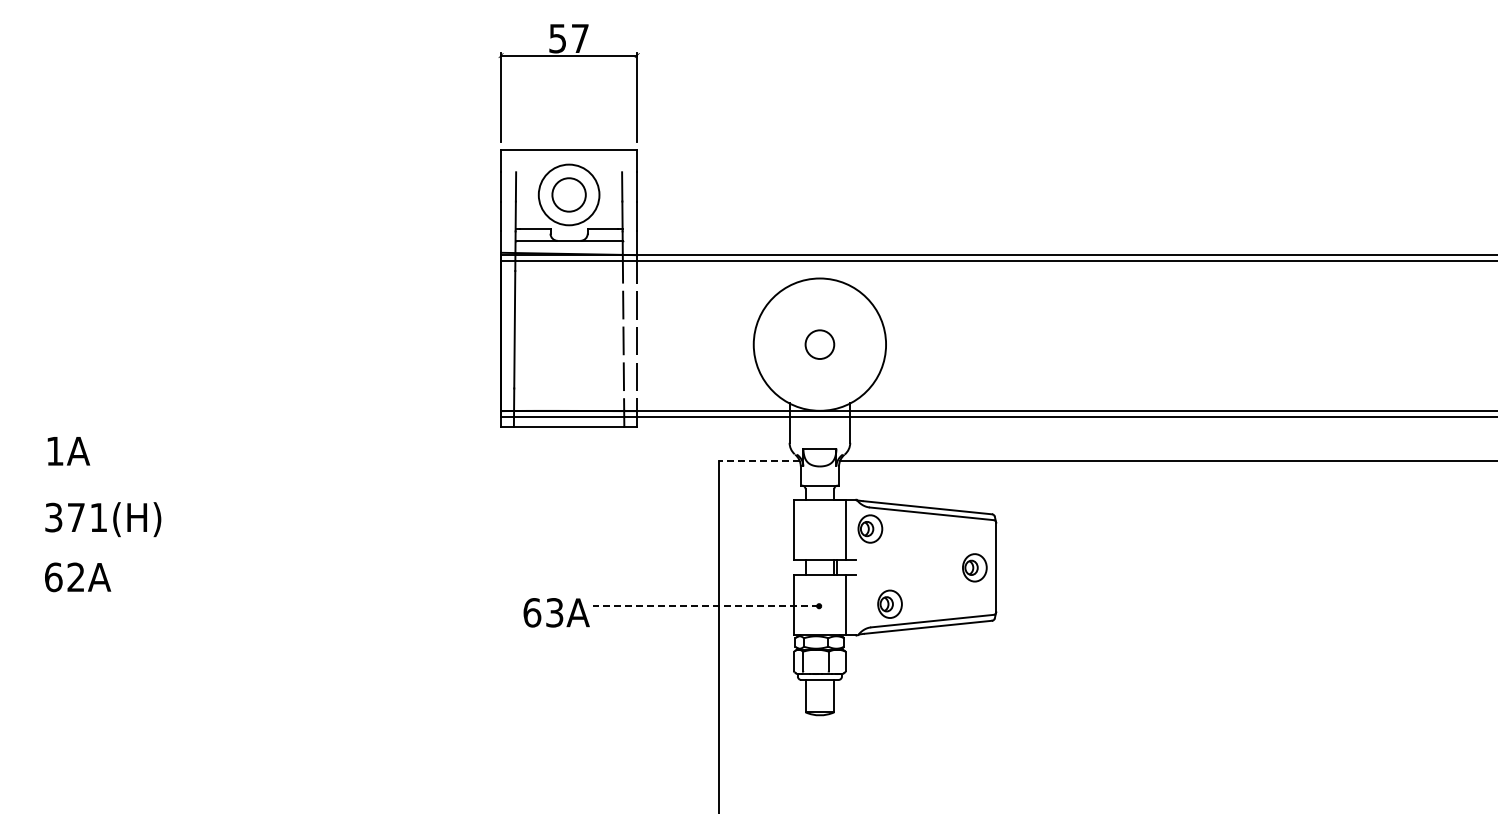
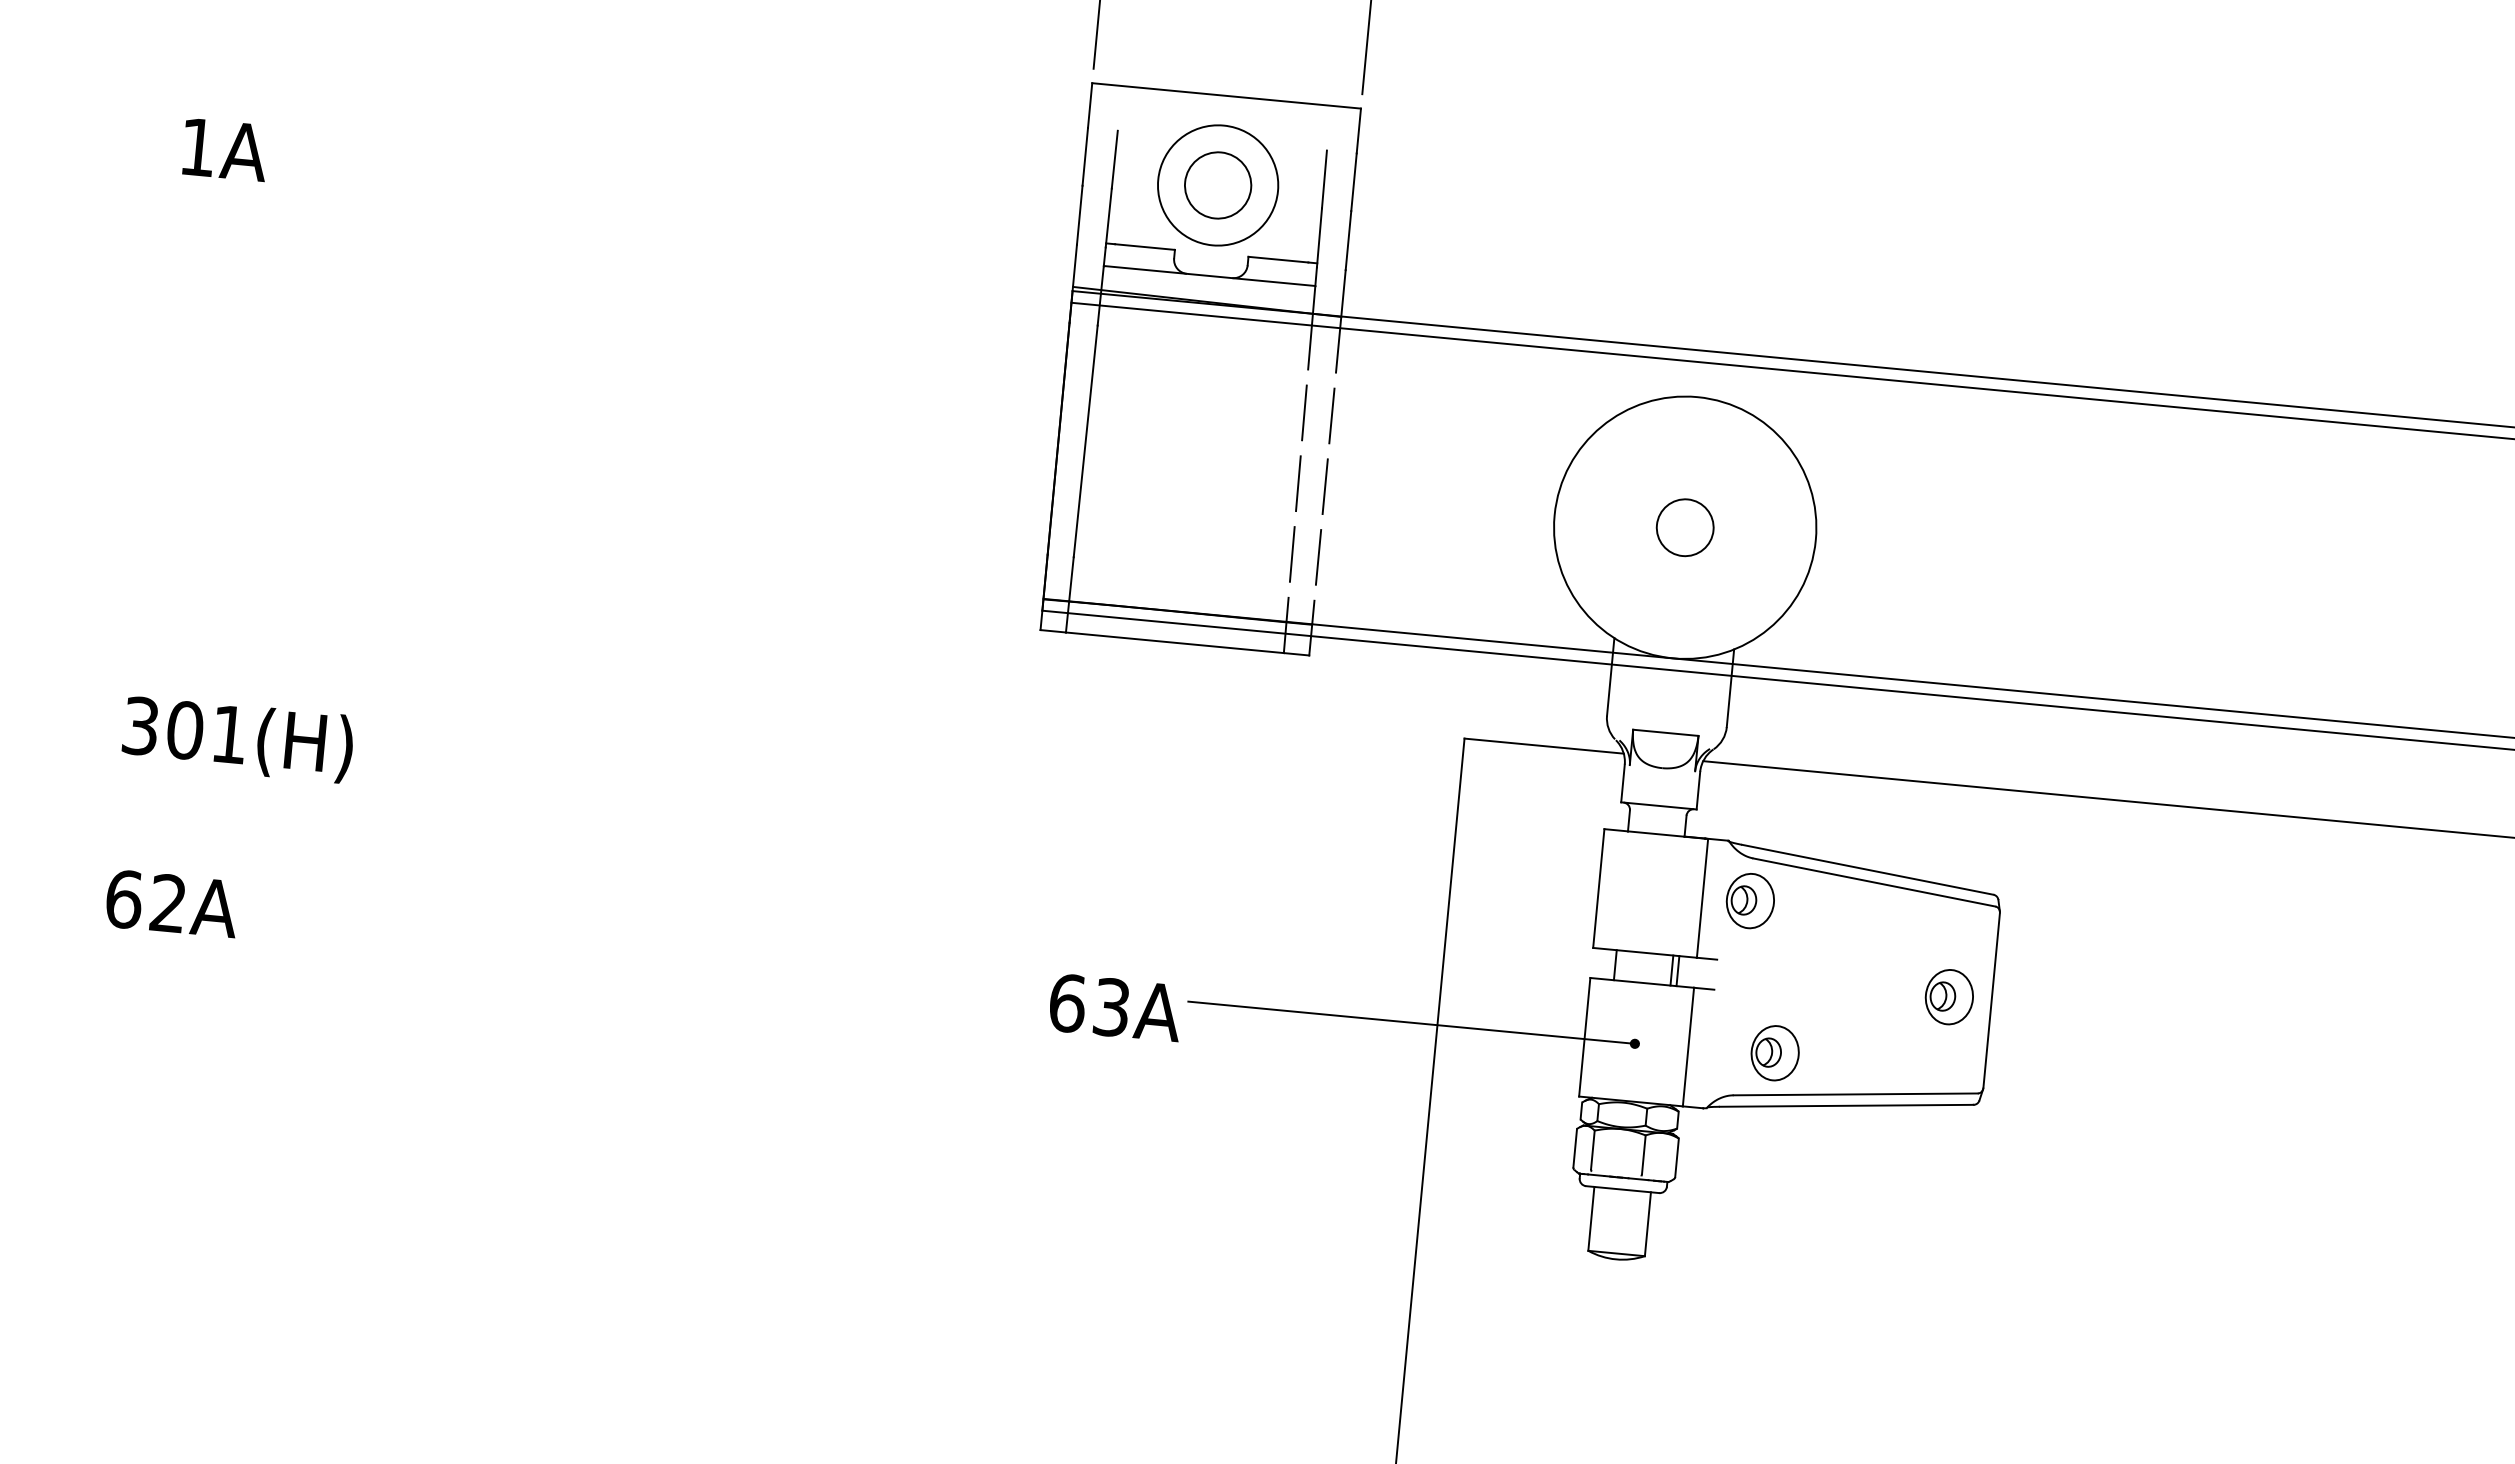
text: (68, 451) -> (224, 150), moved
line: (758, 461) -> (1542, 746), dashed -> solid
text: (76, 517) -> (185, 730), 371(H) -> 301(H)
text: (78, 577) -> (173, 904), moved
line: (705, 606) -> (1410, 1023), dashed -> solid

